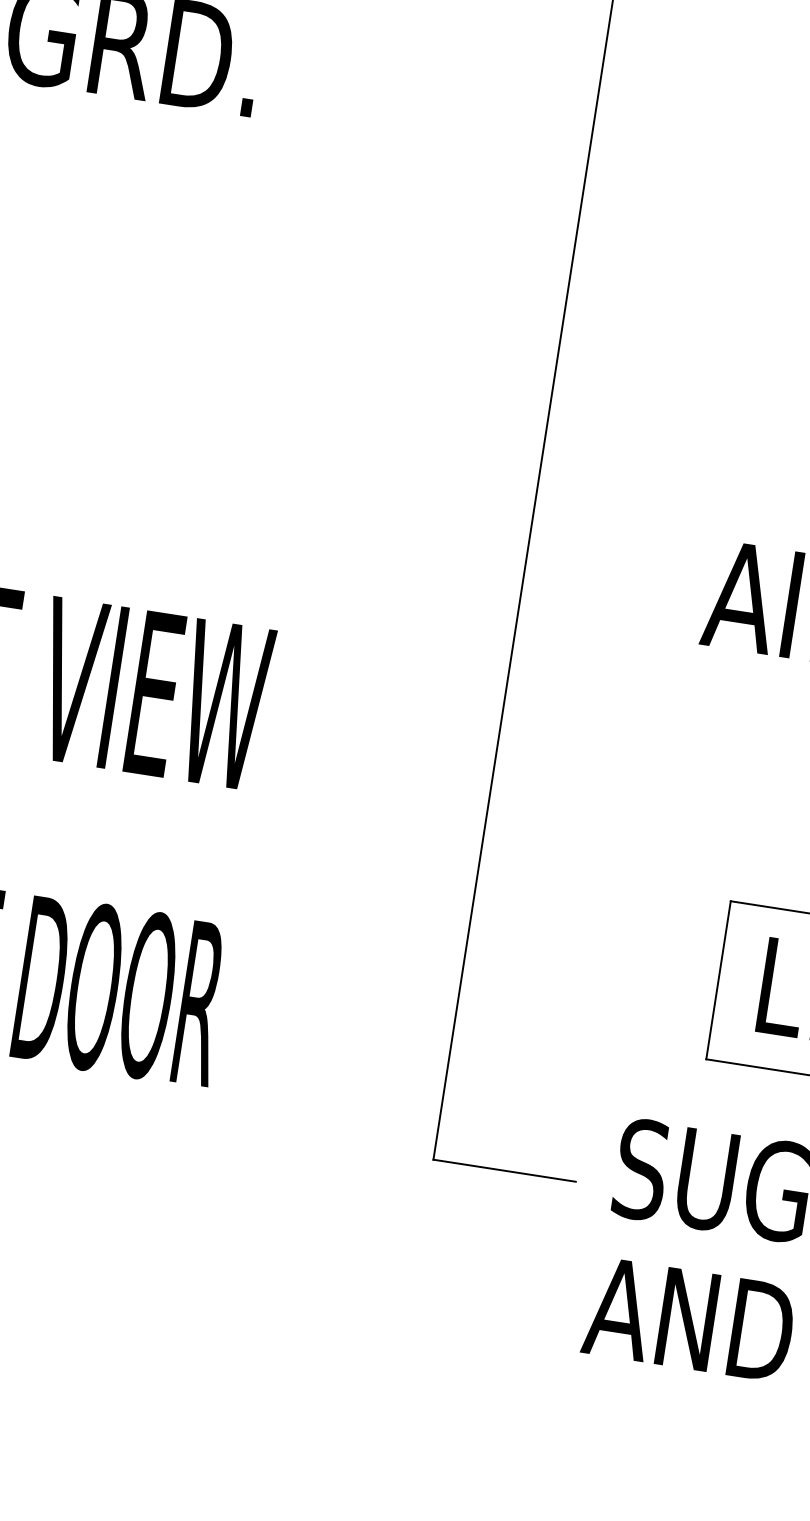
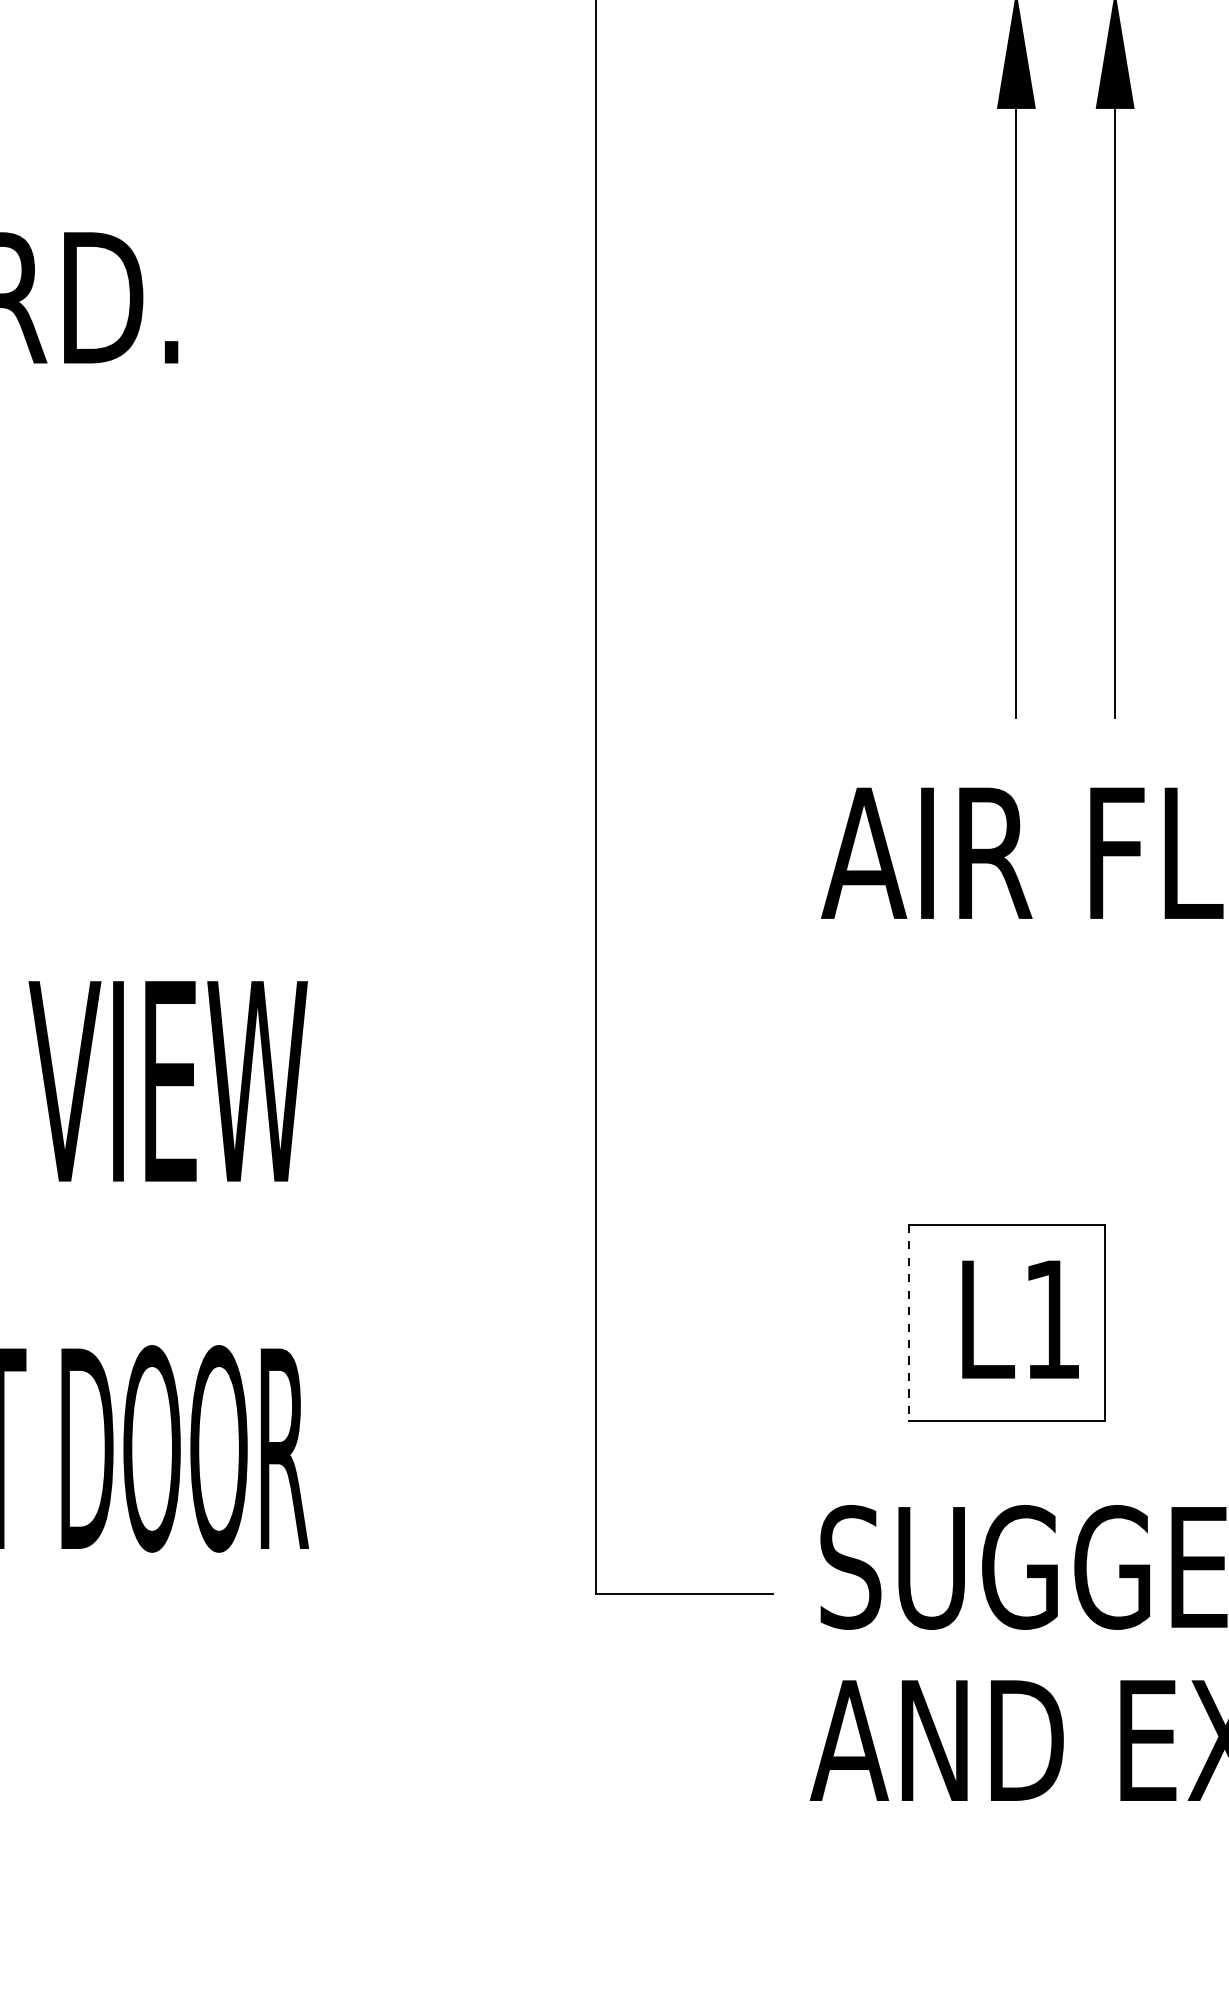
line: (718, 980) -> (908, 1323), solid -> dashed

